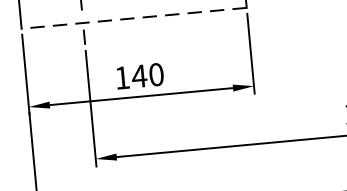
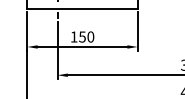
line: (134, 18) -> (82, 8), dashed -> solid
text: (139, 75) -> (82, 36), 140 -> 150

